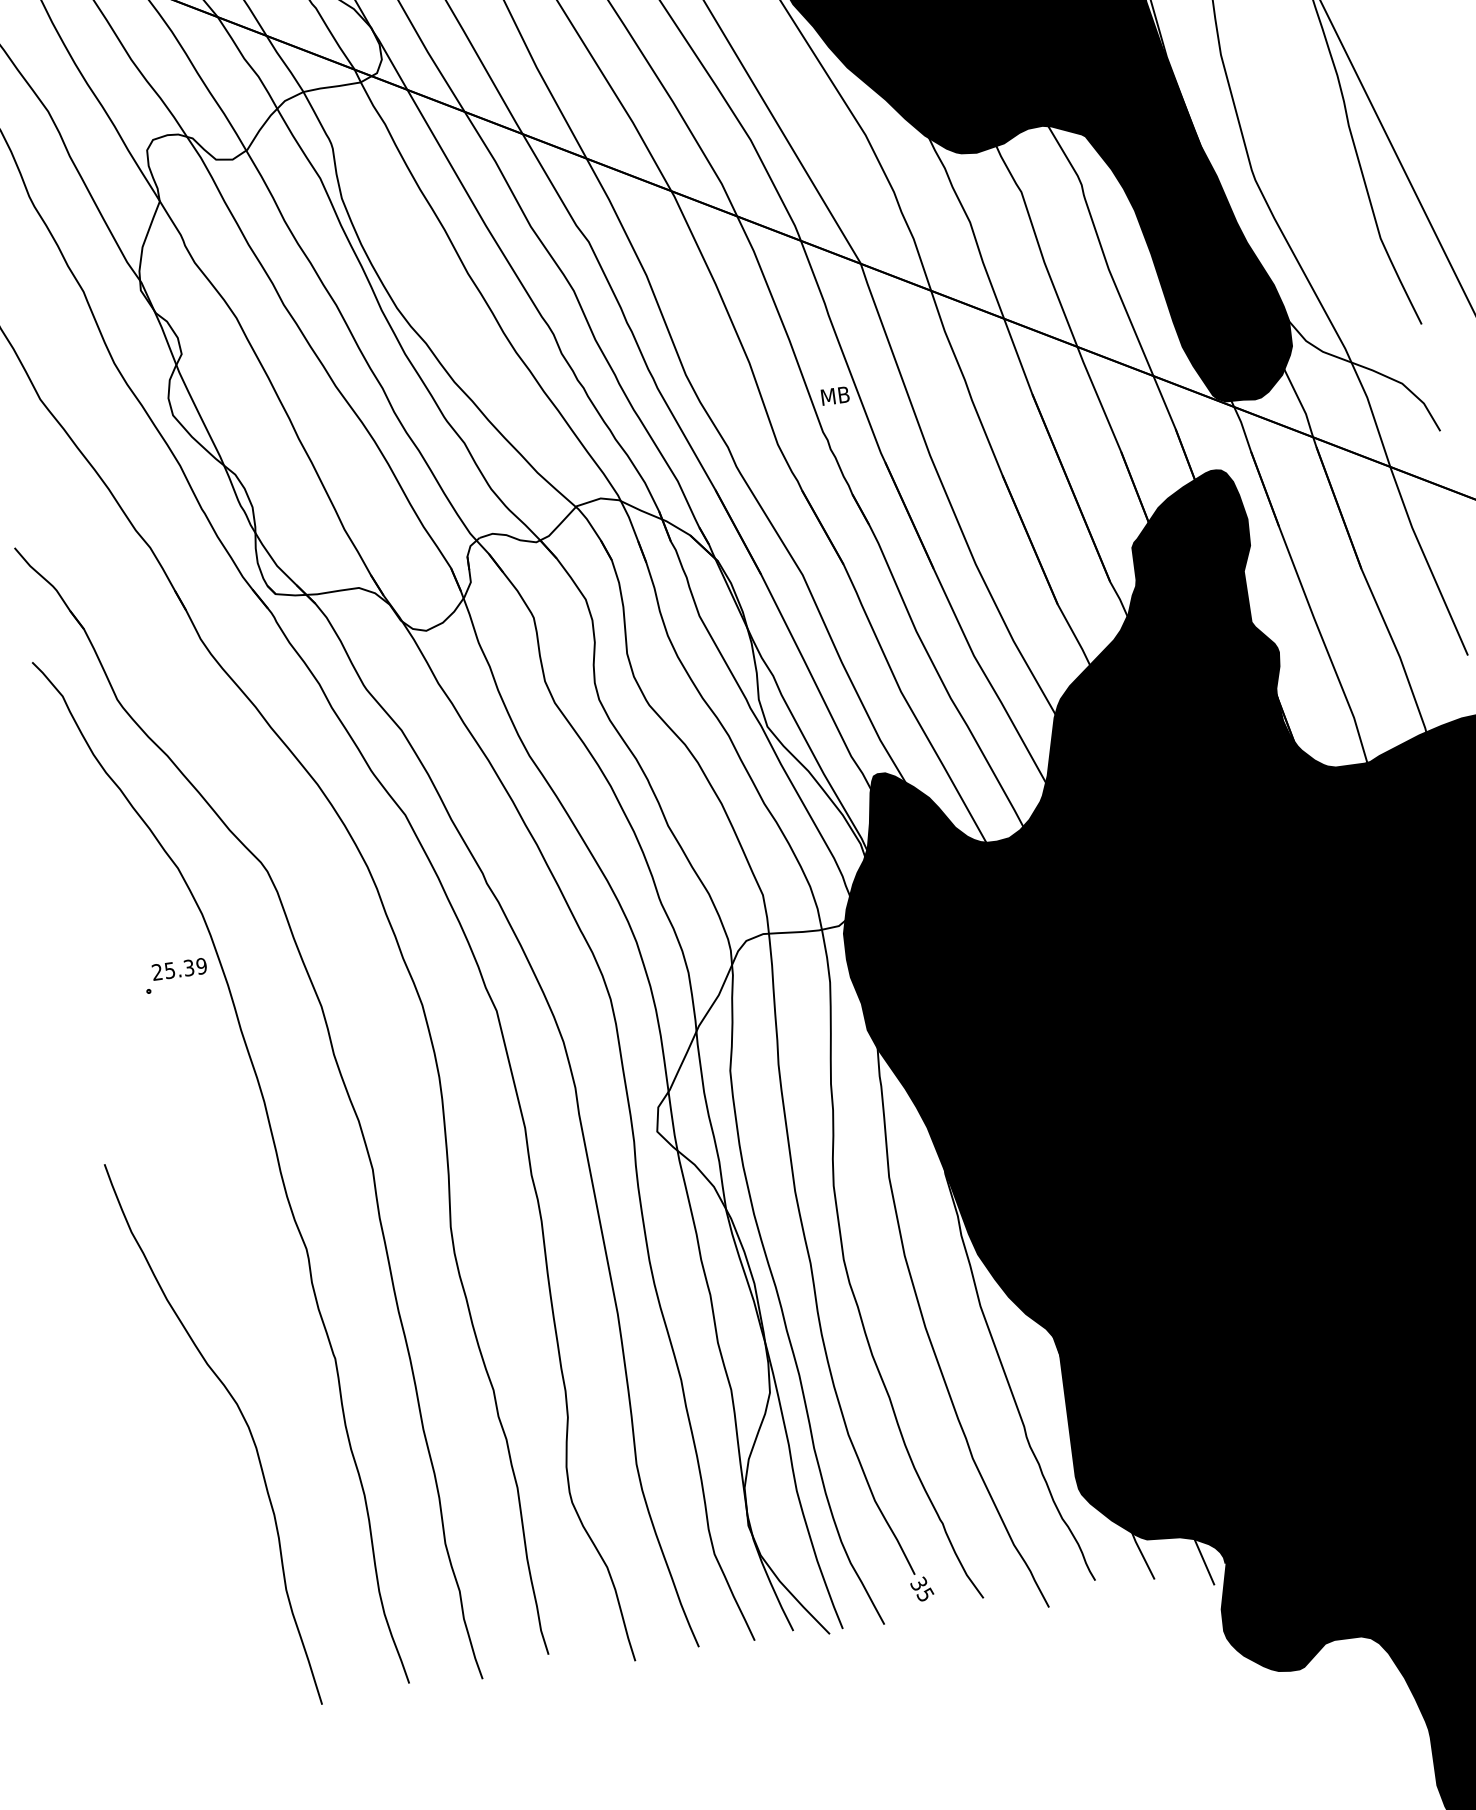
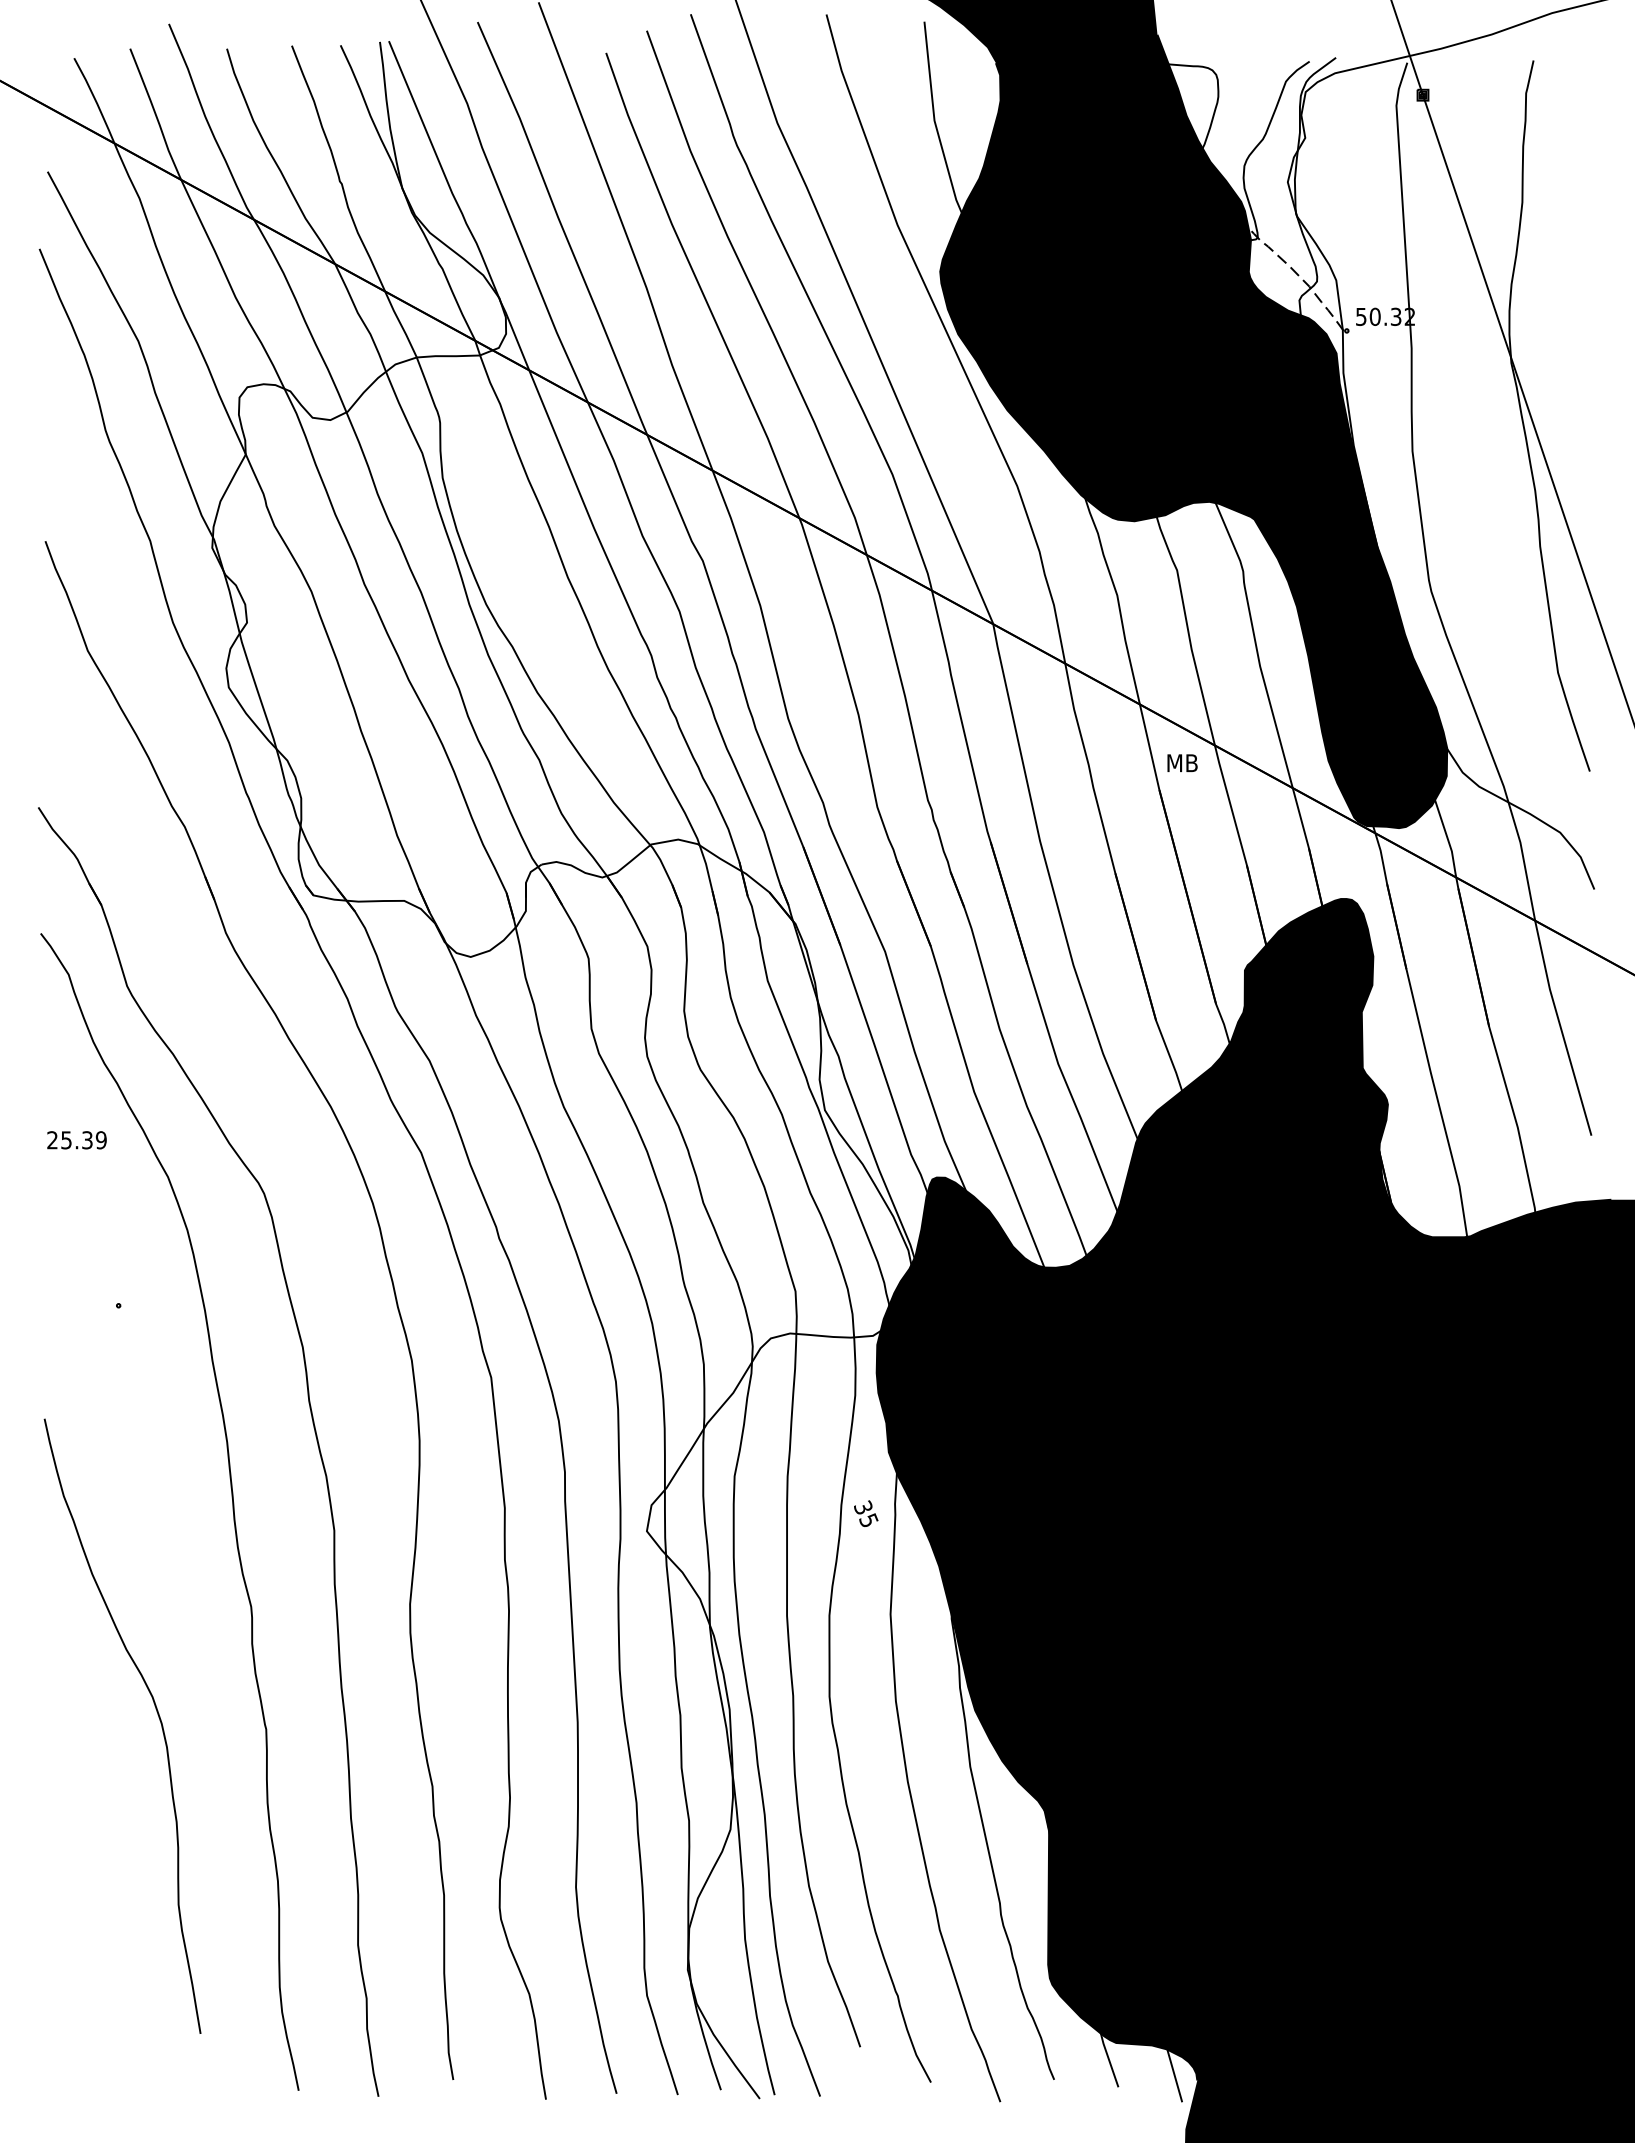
text: (835, 395) -> (1182, 762), moved
text: (179, 969) -> (76, 1140), moved
curve: (242, 1417) -> (156, 1712), moved
text: (922, 1588) -> (866, 1513), moved

